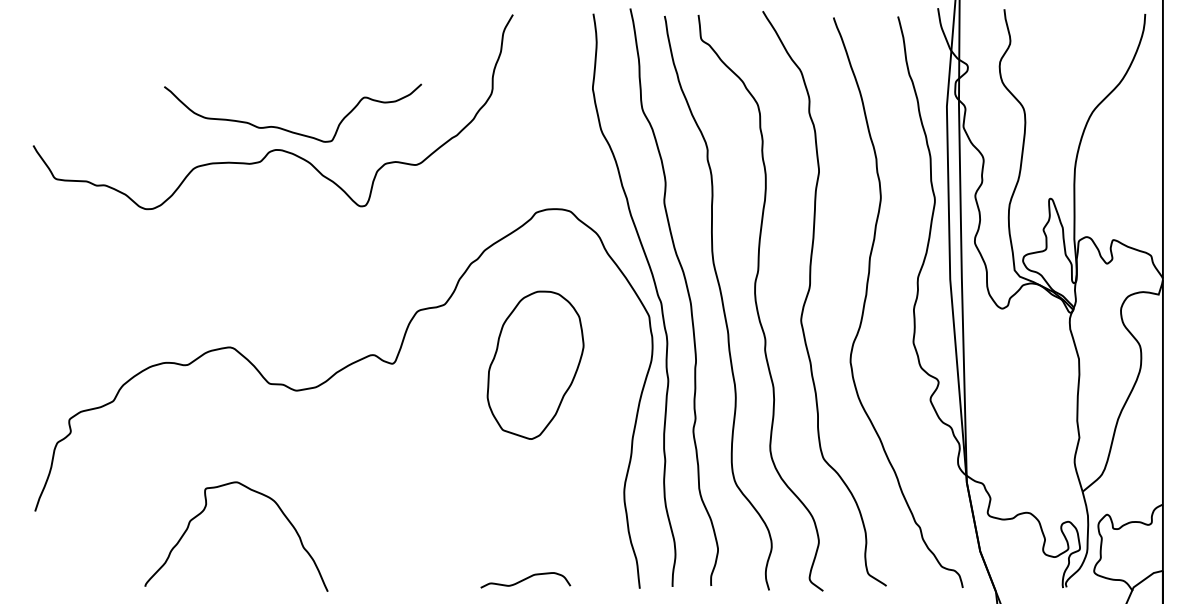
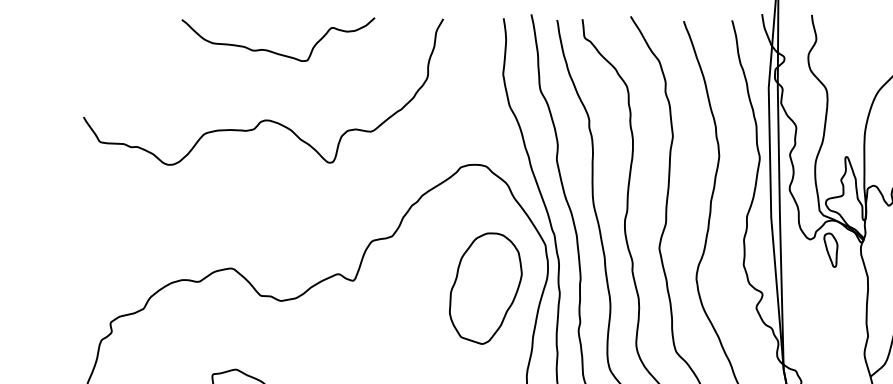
curve: (287, 129) -> (274, 51), moved
part: (1029, 322) -> (830, 249), added
part: (535, 364) -> (485, 288), moved

